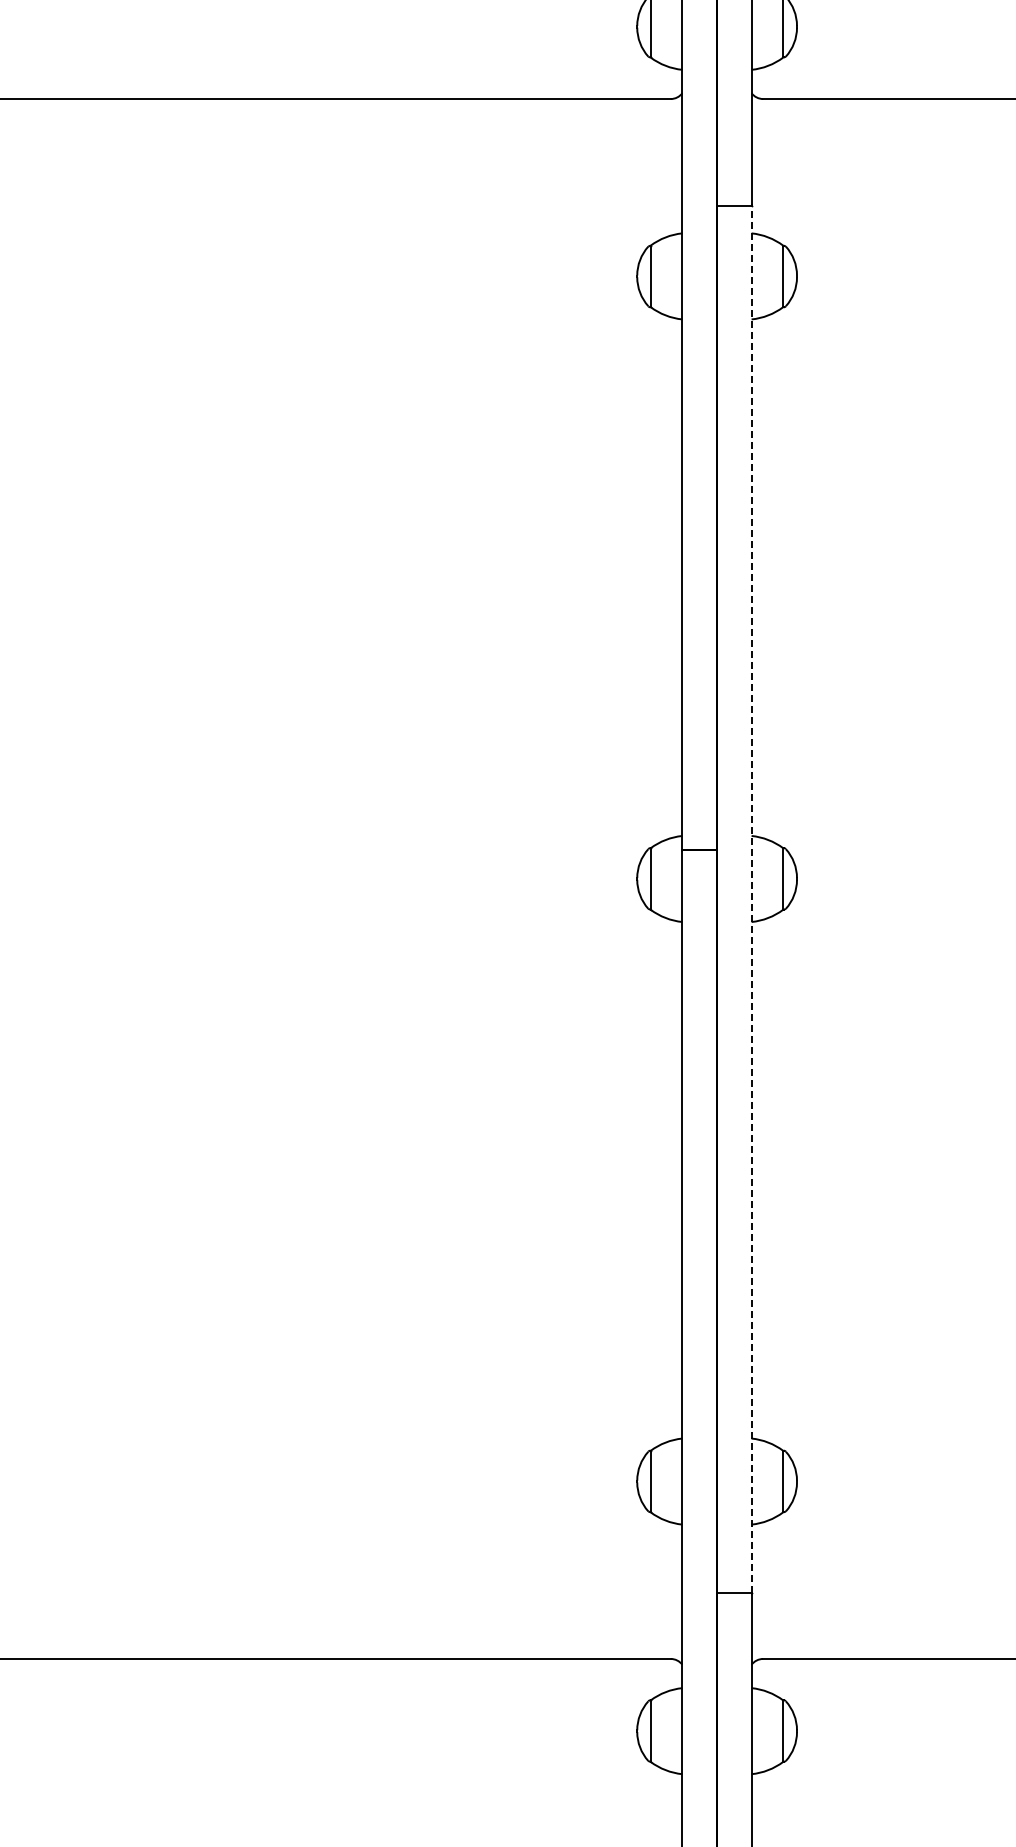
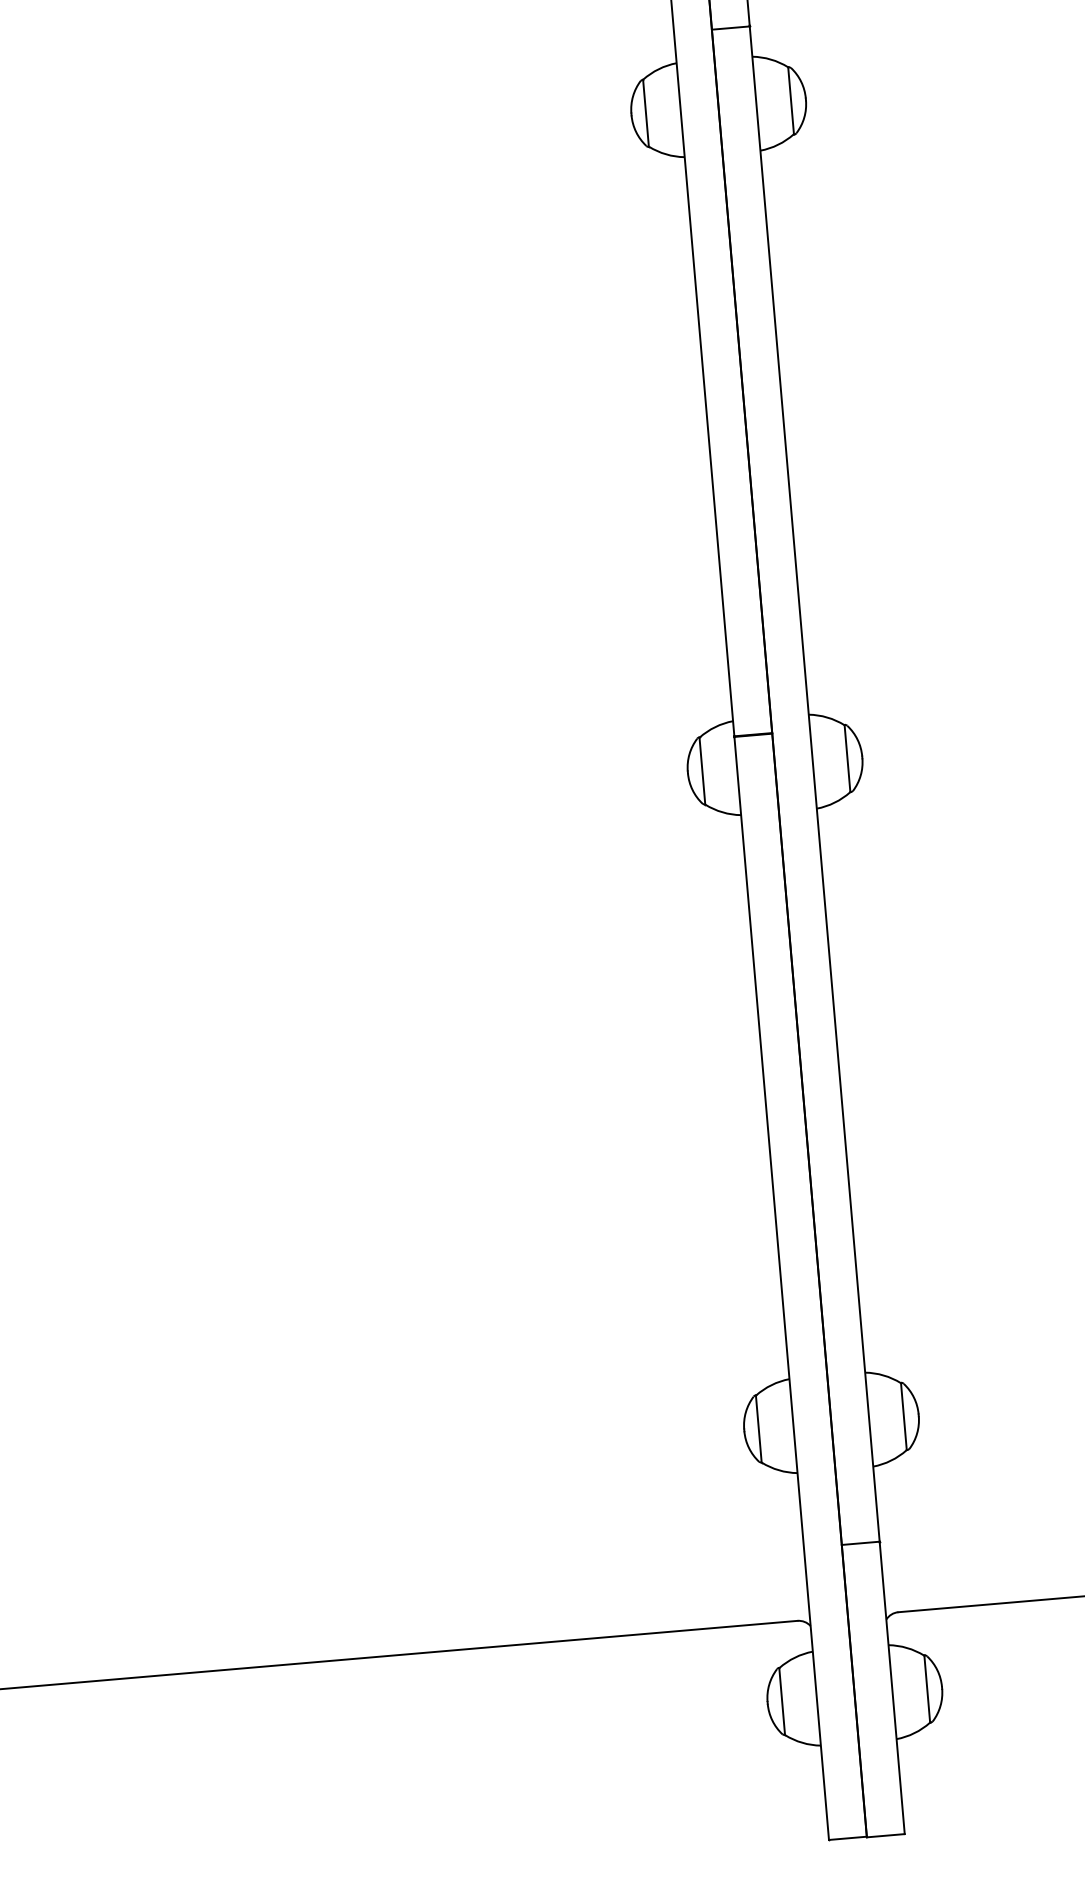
line: (751, 899) -> (814, 784), dashed -> solid

